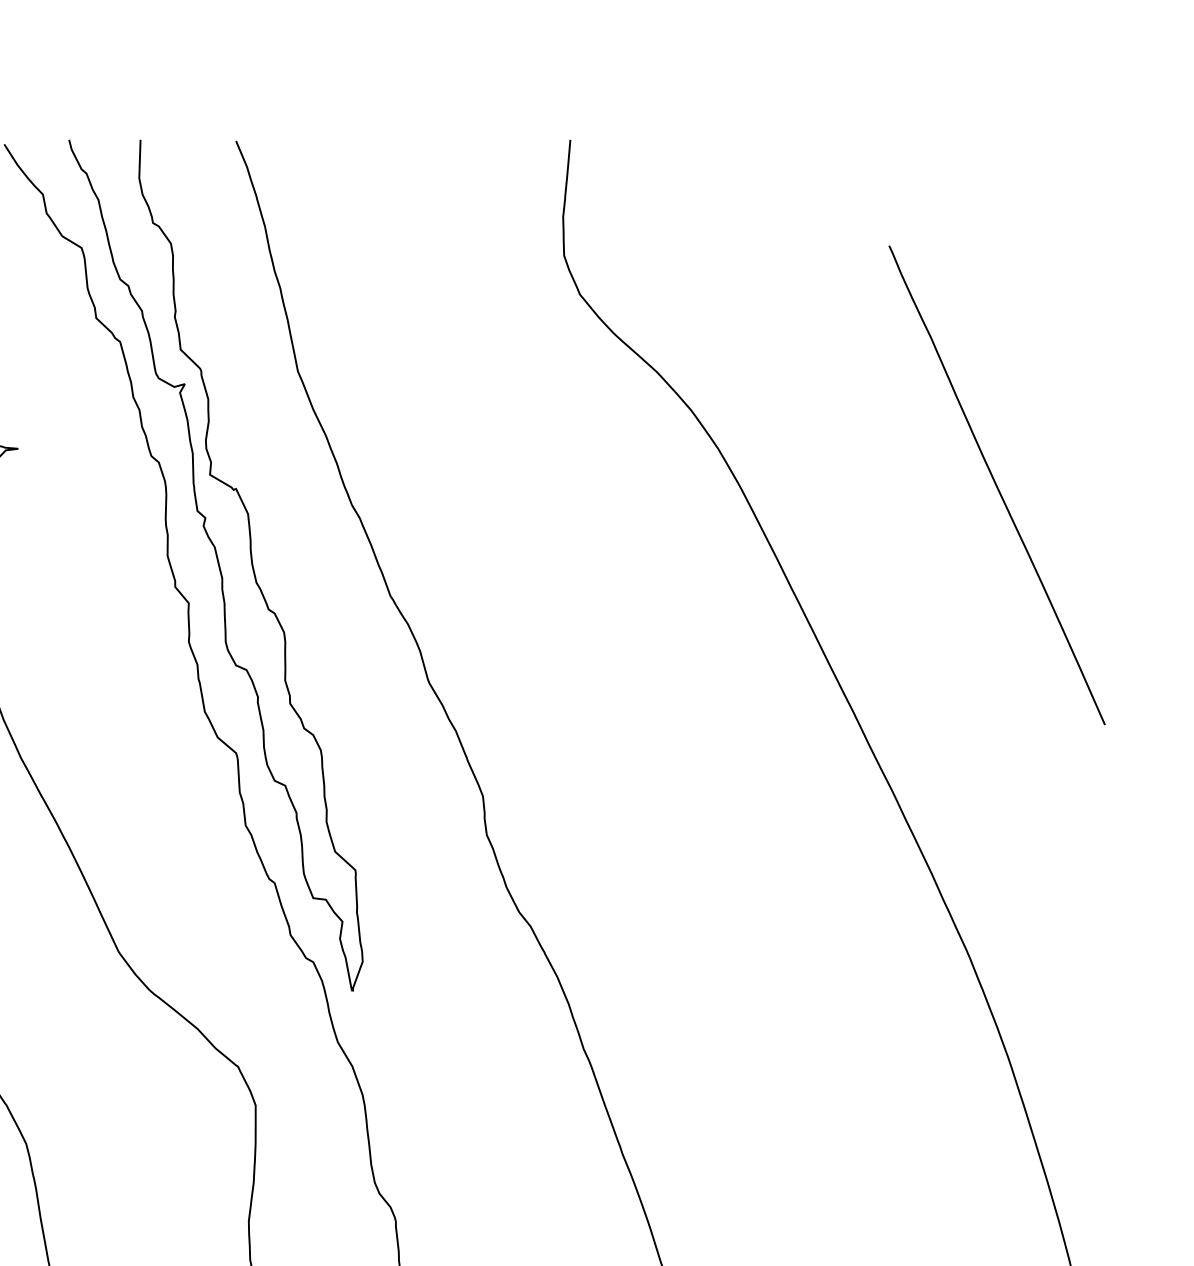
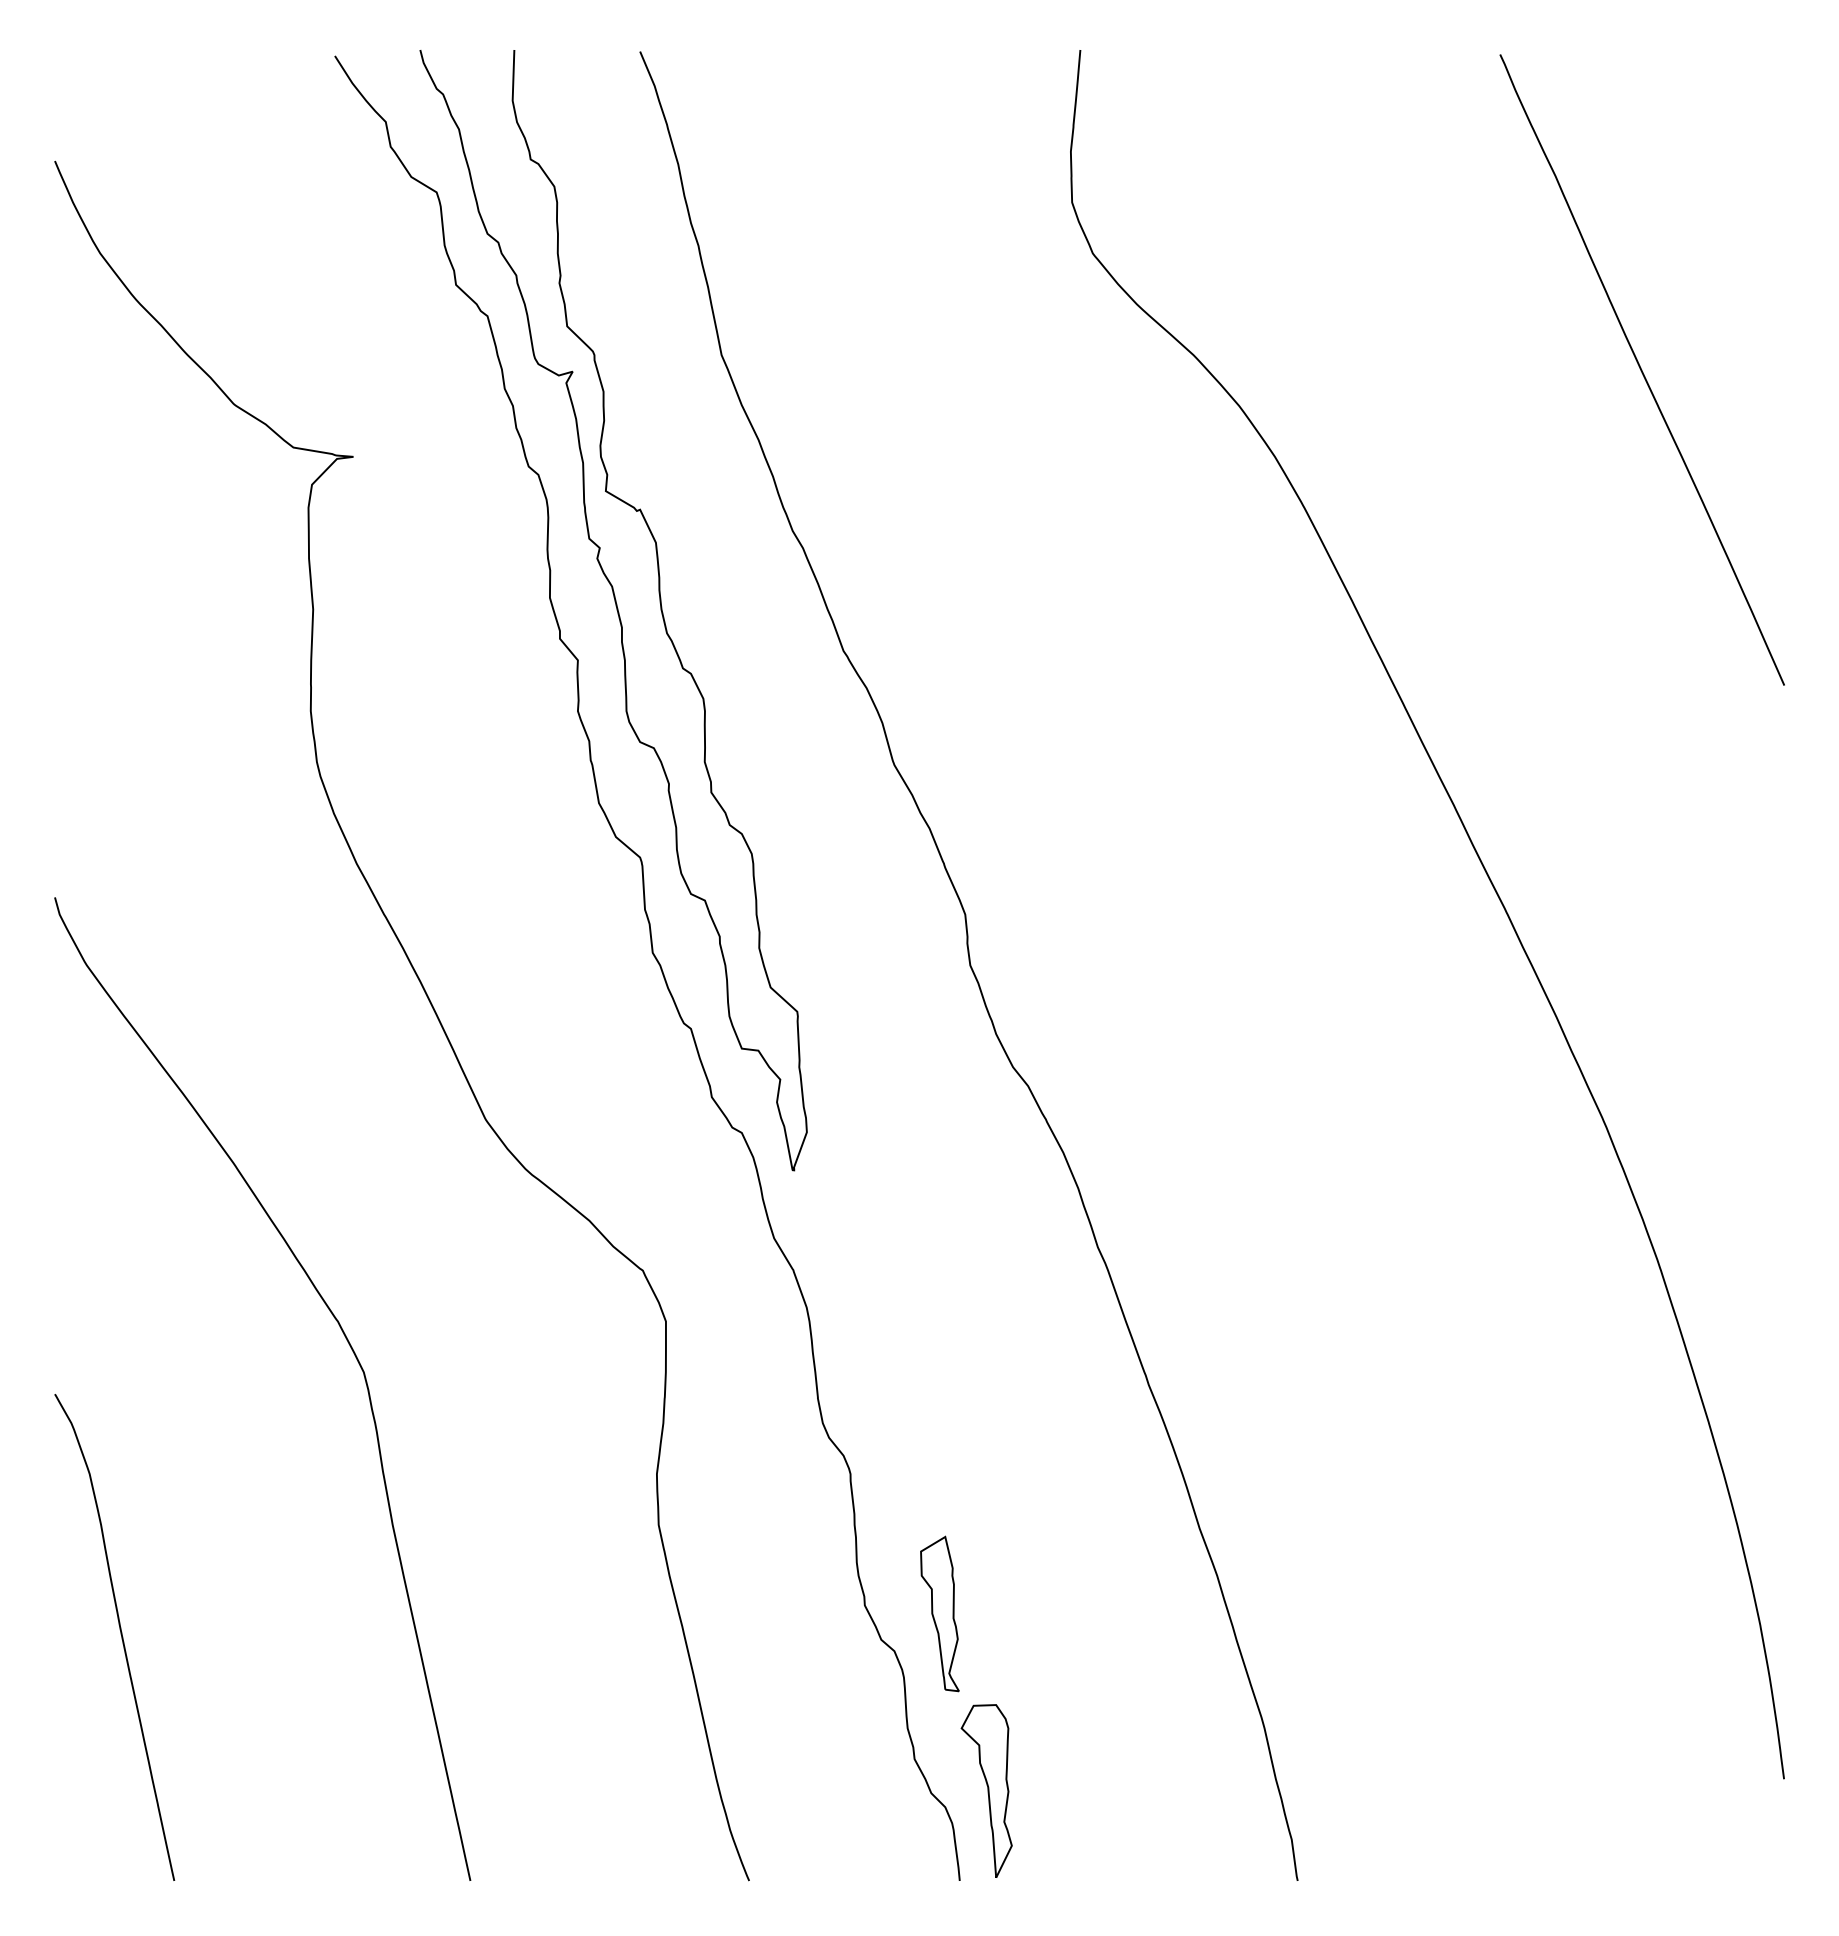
curve: (996, 484) -> (1641, 369), moved

